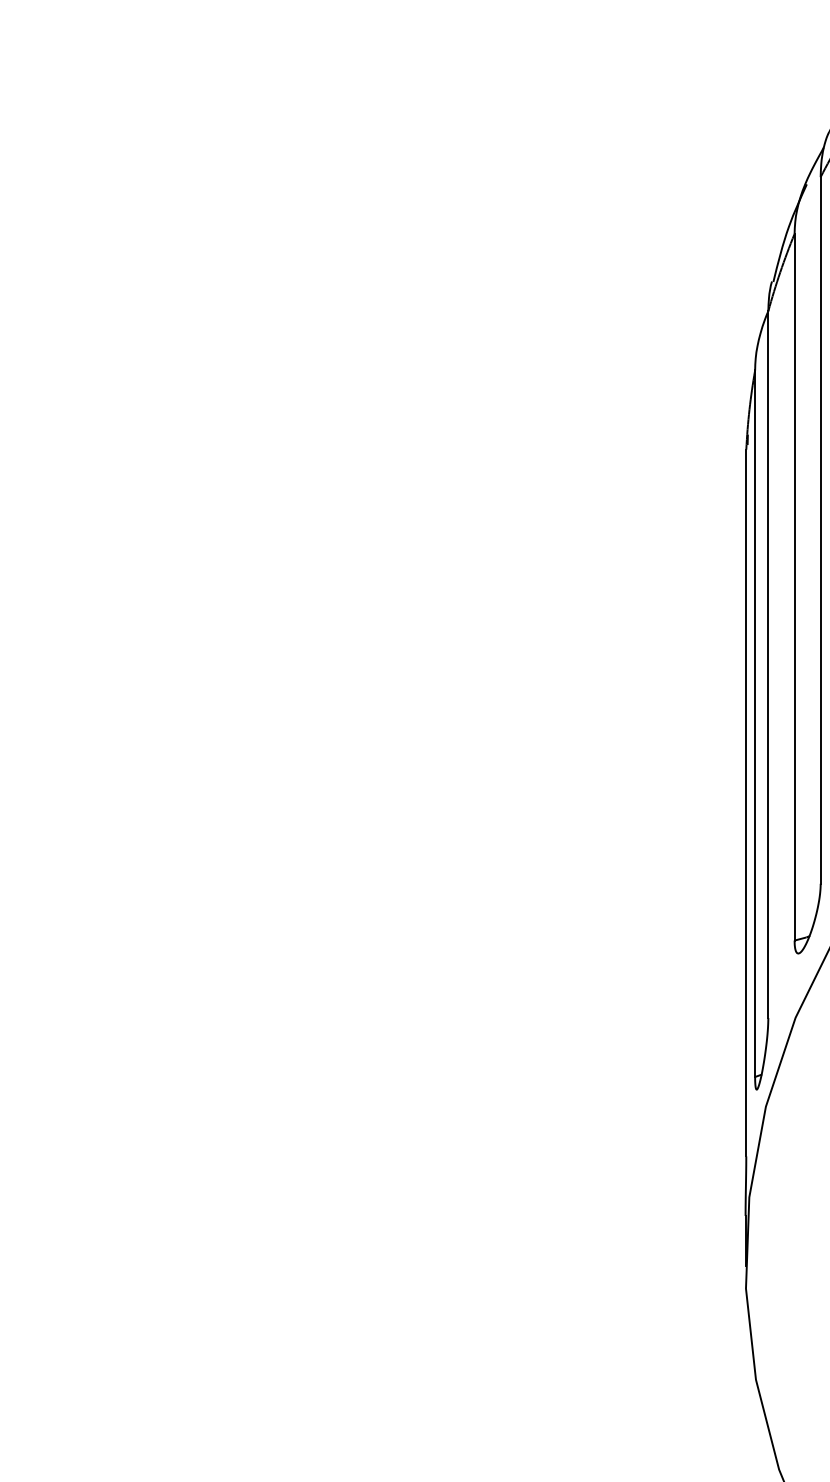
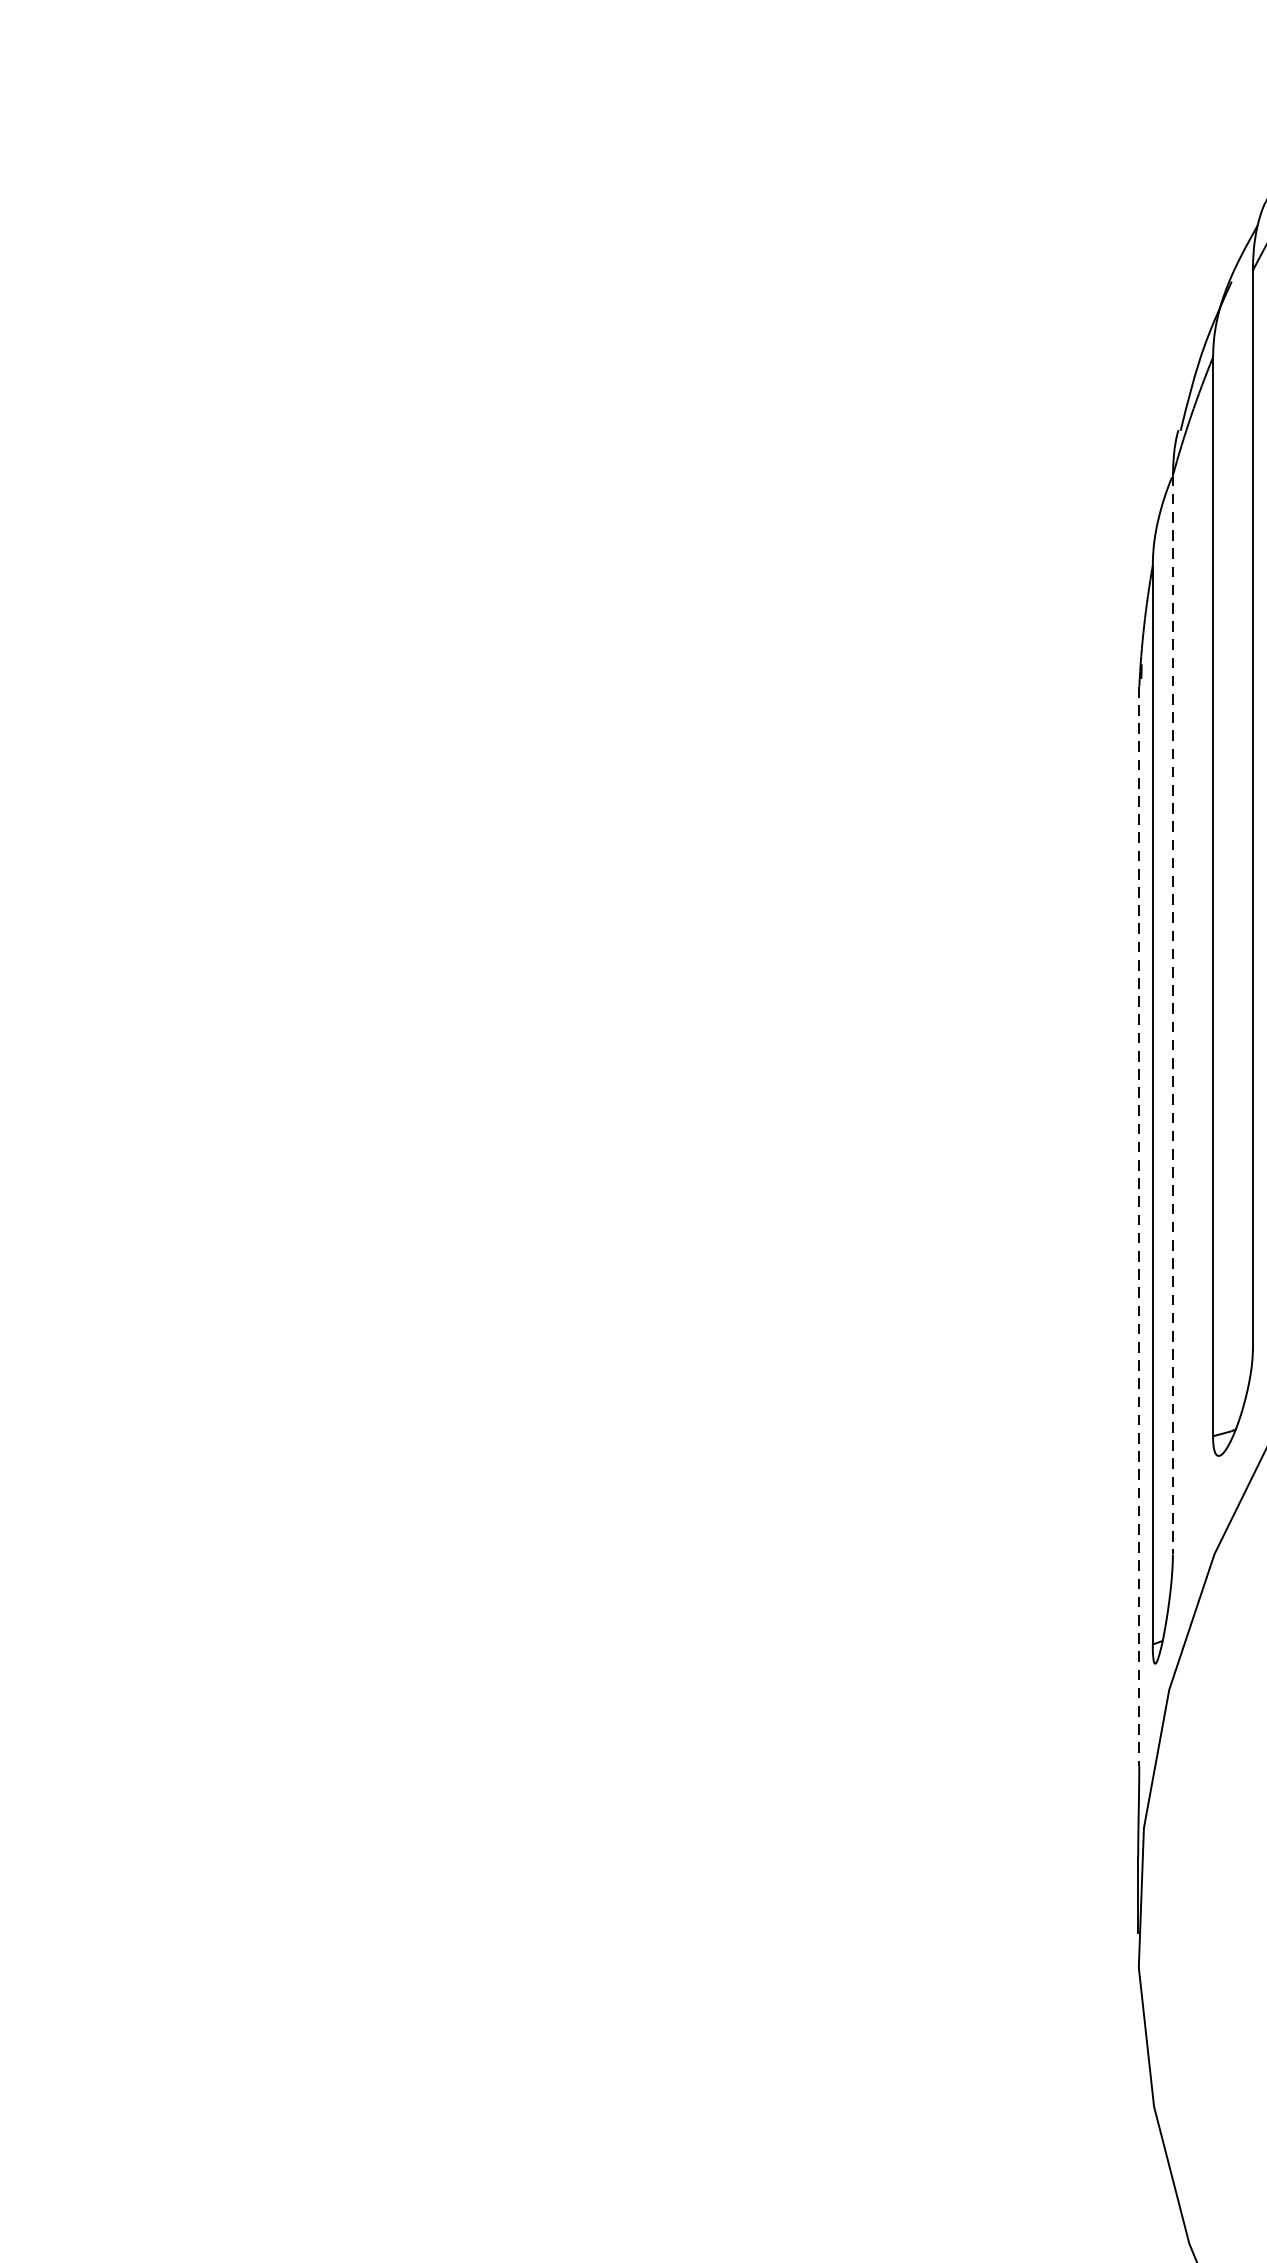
line: (768, 665) -> (1173, 1016), solid -> dashed
line: (746, 803) -> (1139, 1226), solid -> dashed

